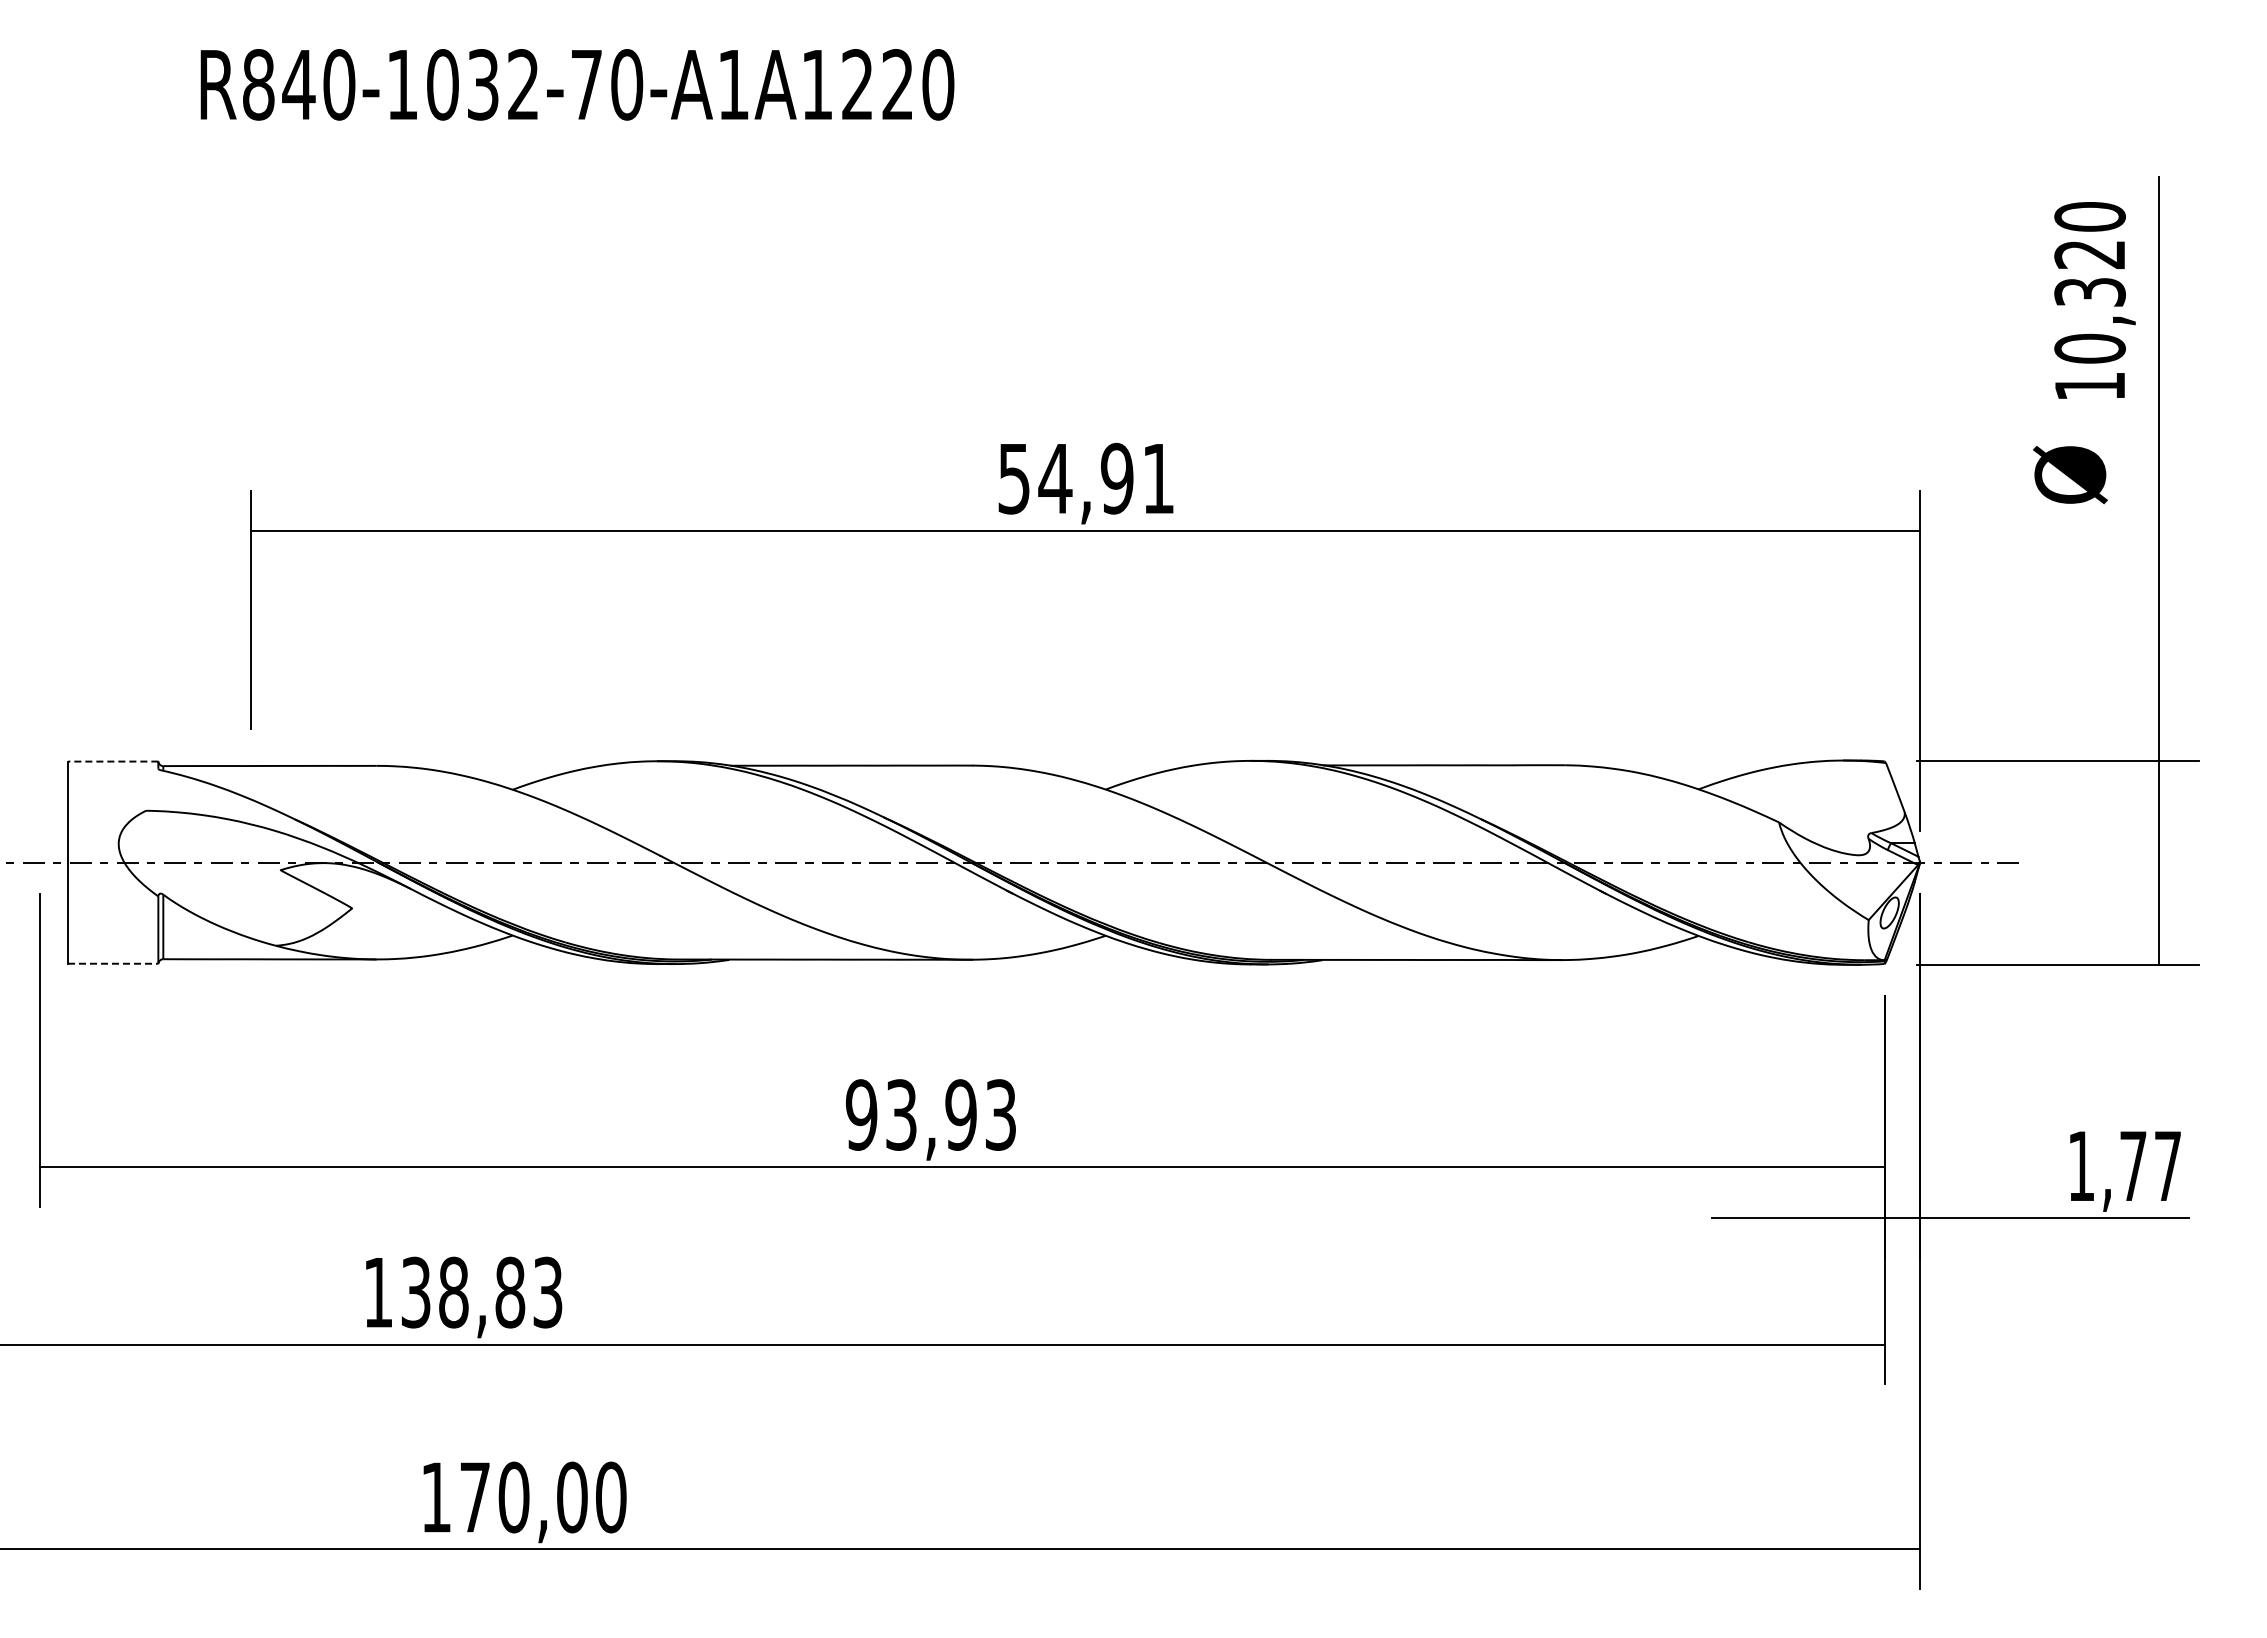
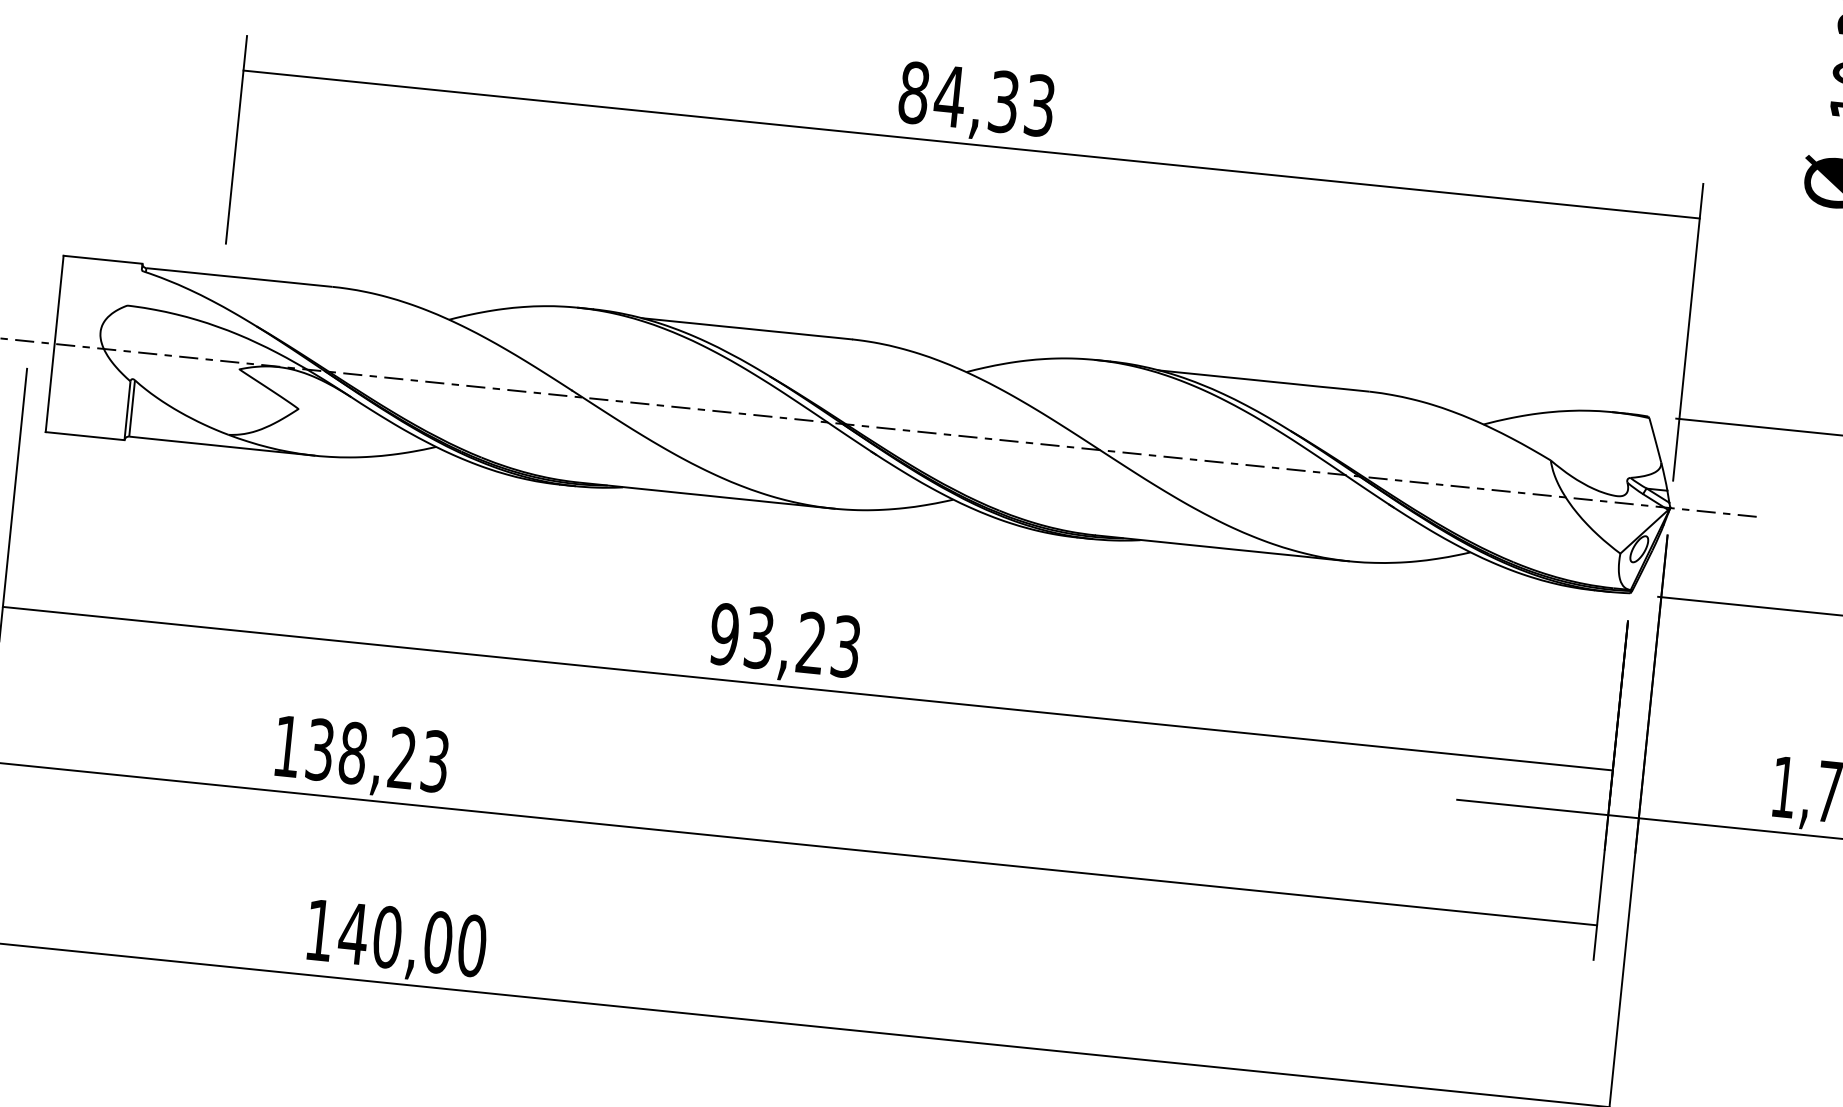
text: (1086, 478) -> (977, 99), 54,91 -> 84,33
line: (112, 761) -> (102, 259), dashed -> solid
line: (113, 963) -> (85, 435), dashed -> solid
text: (960, 1114) -> (810, 642), 93,93 -> 93,23
text: (510, 1292) -> (402, 758), 138,83 -> 138,23
text: (474, 1497) -> (353, 933), 170,00 -> 140,00

